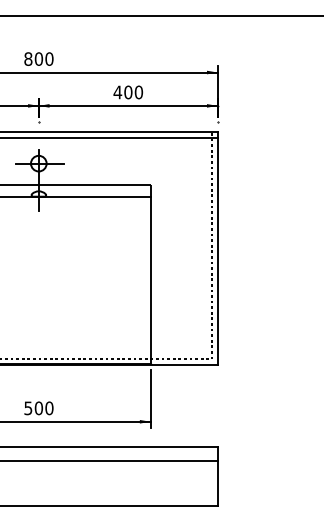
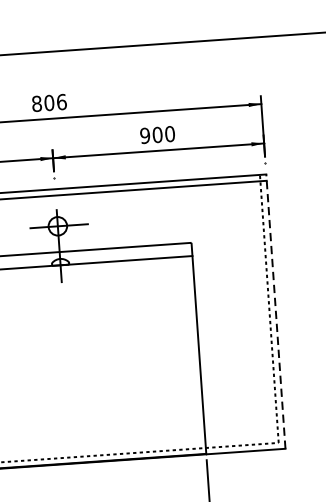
text: (49, 58) -> (61, 101), 800 -> 806
text: (117, 92) -> (144, 135), 400 -> 900
line: (217, 247) -> (275, 310), solid -> dashed

